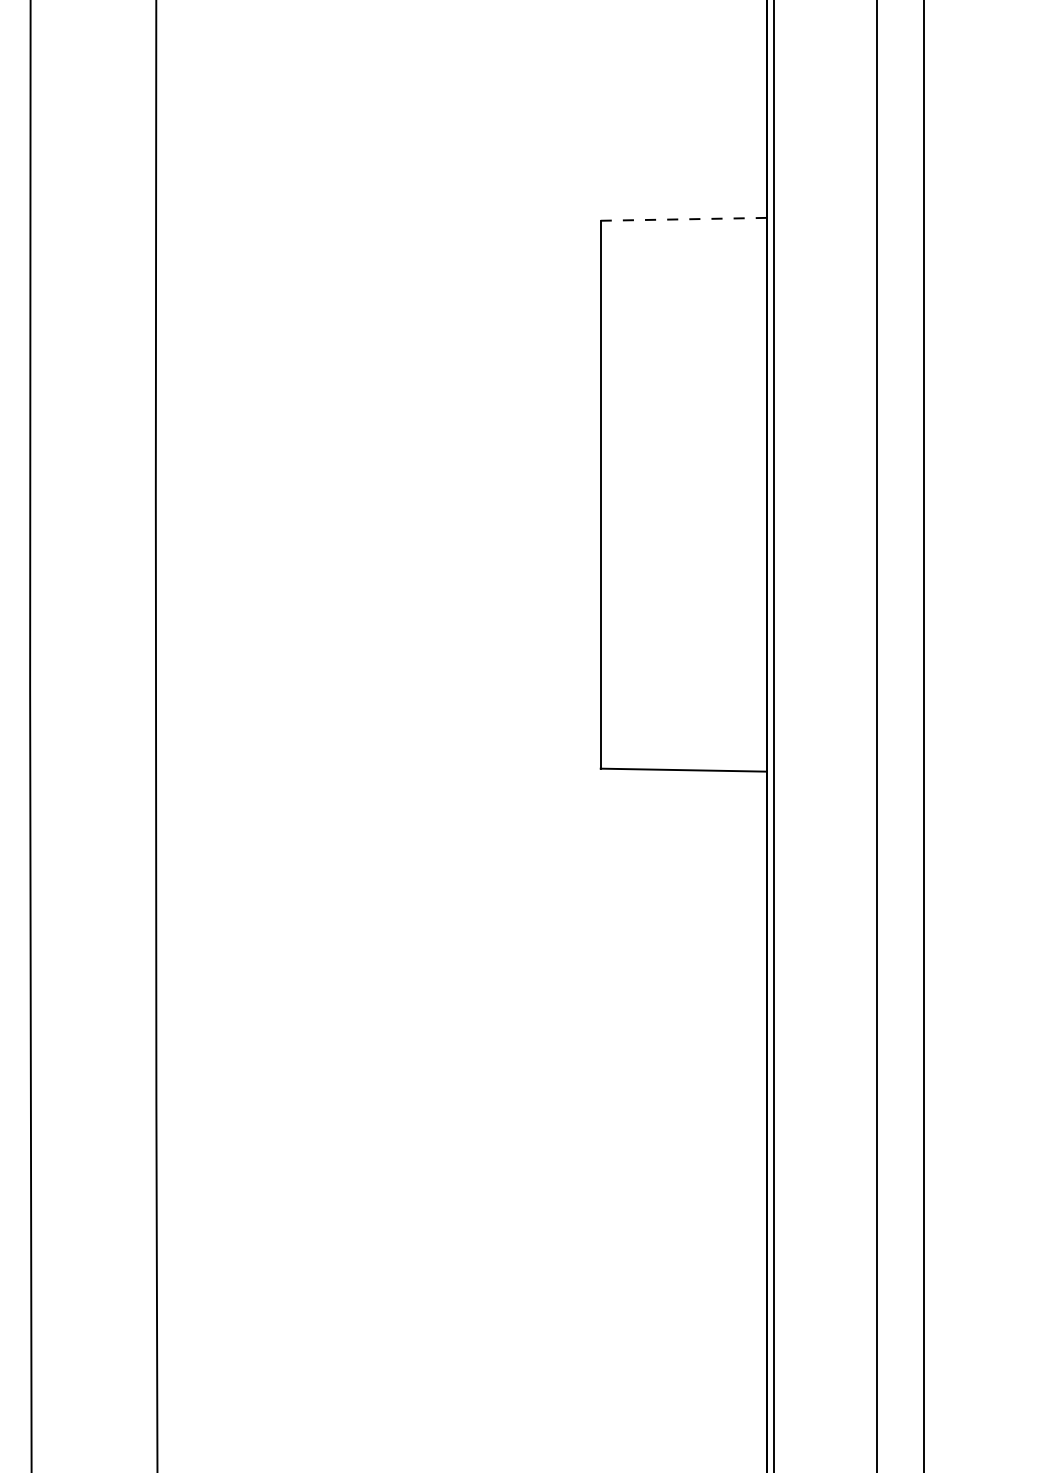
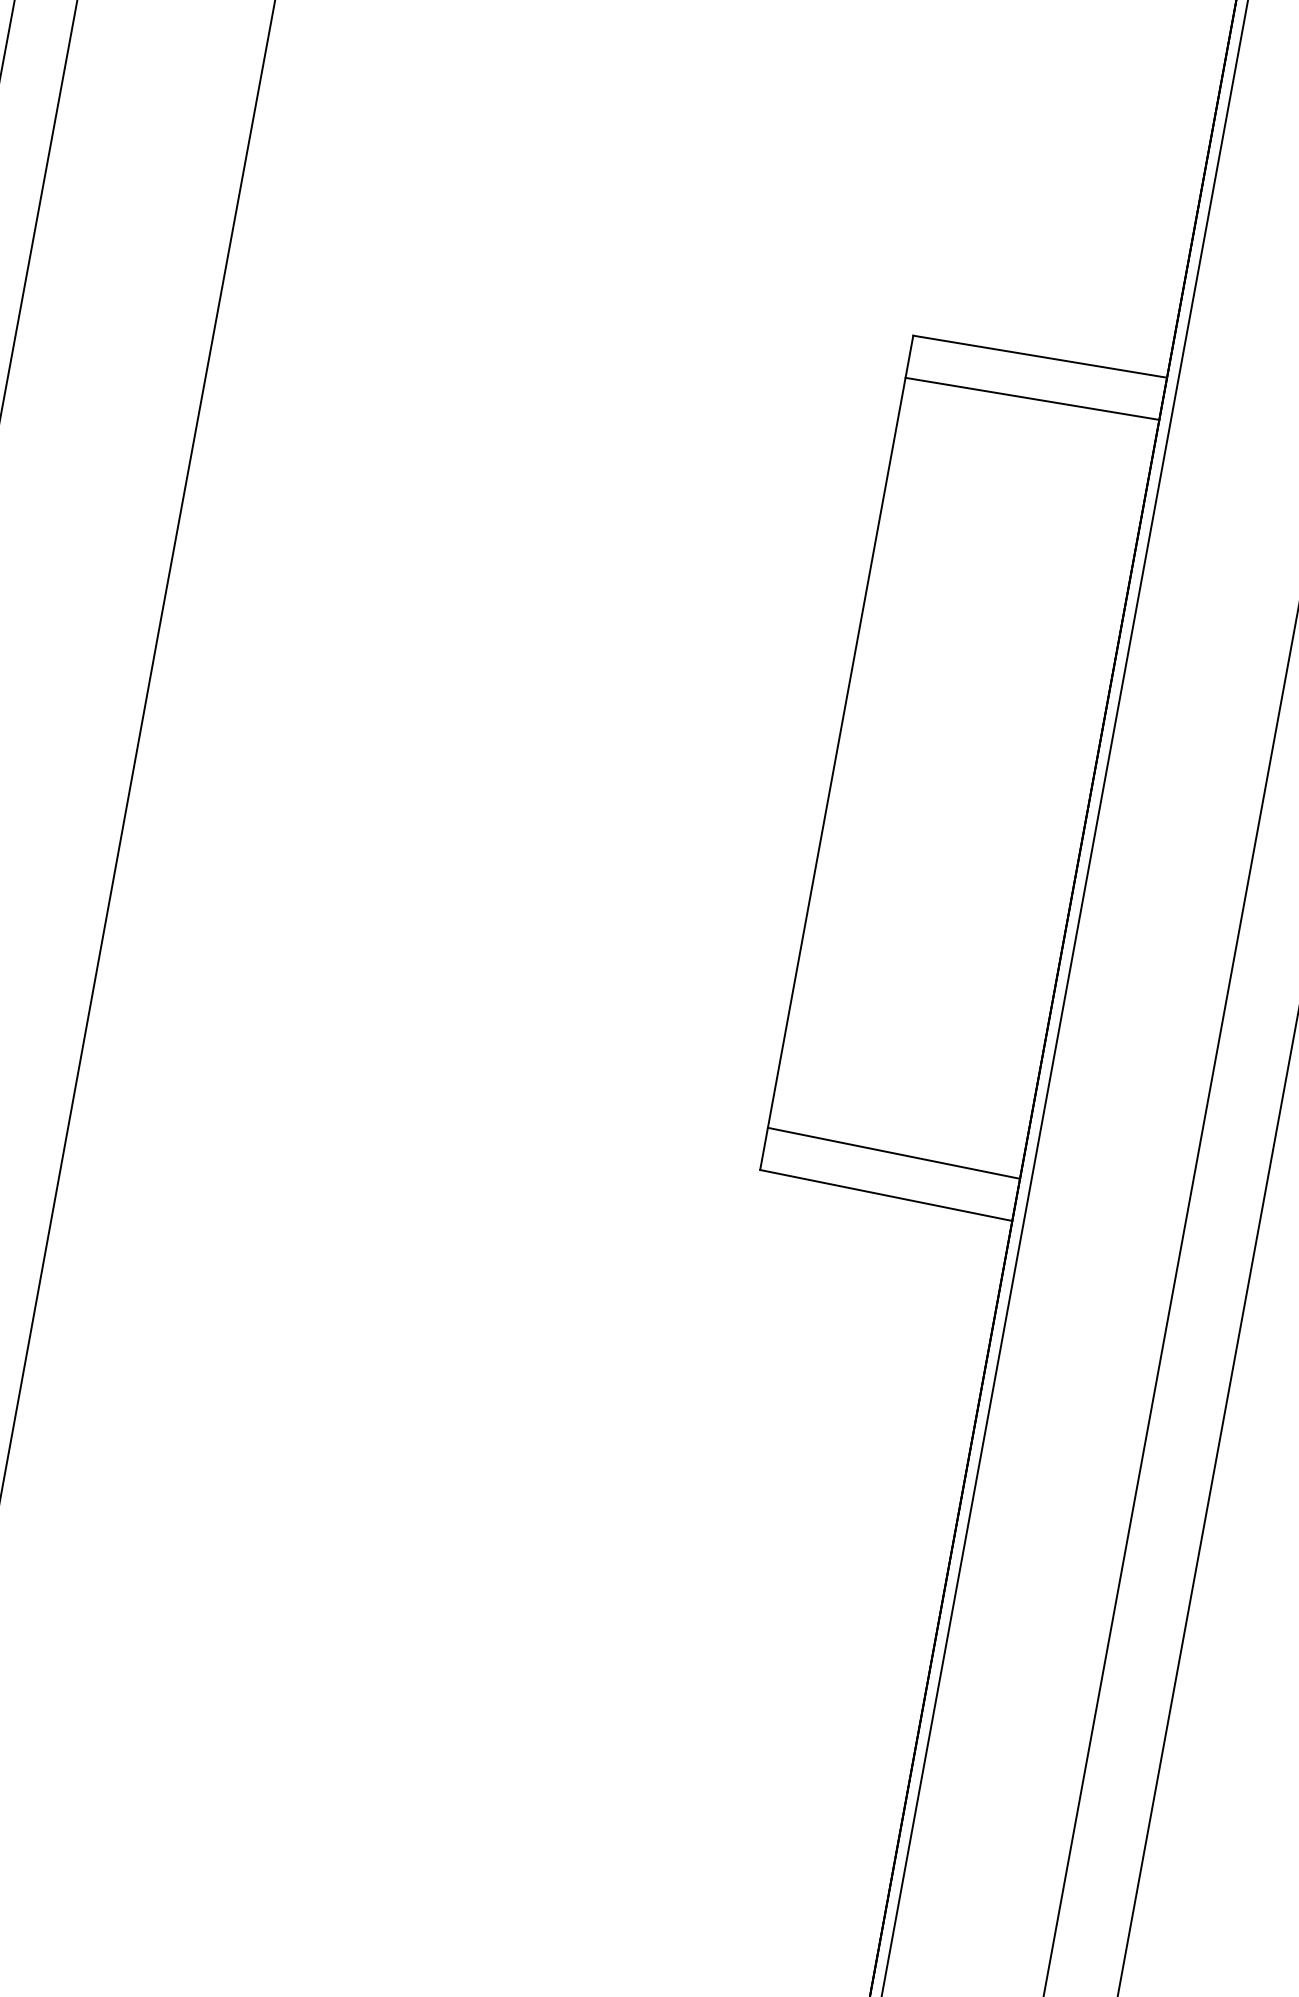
line: (684, 219) -> (1041, 357), dashed -> solid
line: (683, 246) -> (1032, 397), added
line: (683, 741) -> (893, 1151), added

